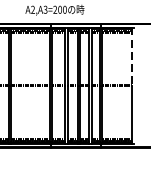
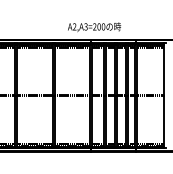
line: (131, 56) -> (163, 69), dashed -> solid

